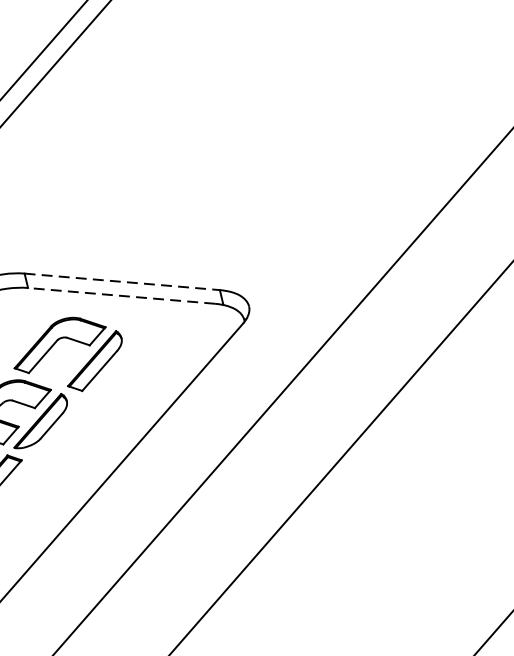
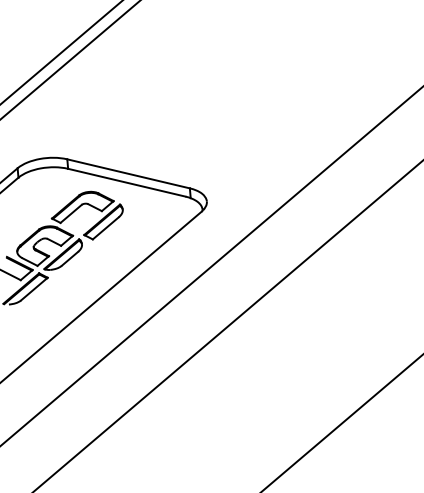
line: (122, 281) -> (128, 173), dashed -> solid
line: (121, 295) -> (126, 182), dashed -> solid

